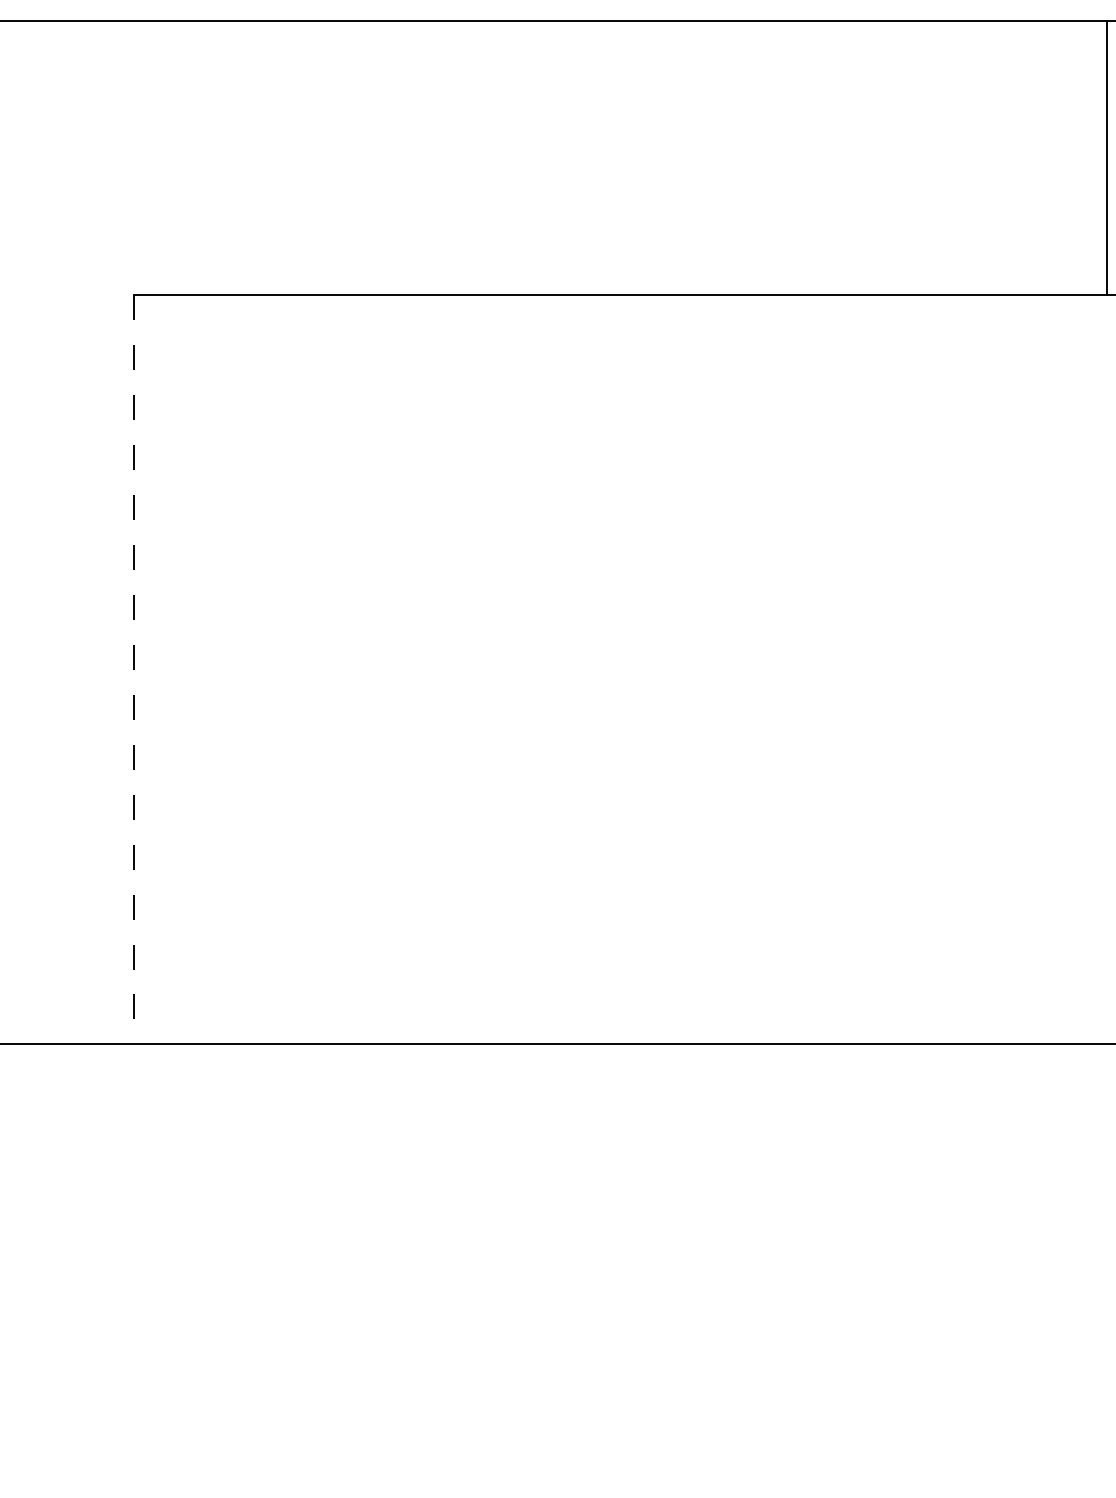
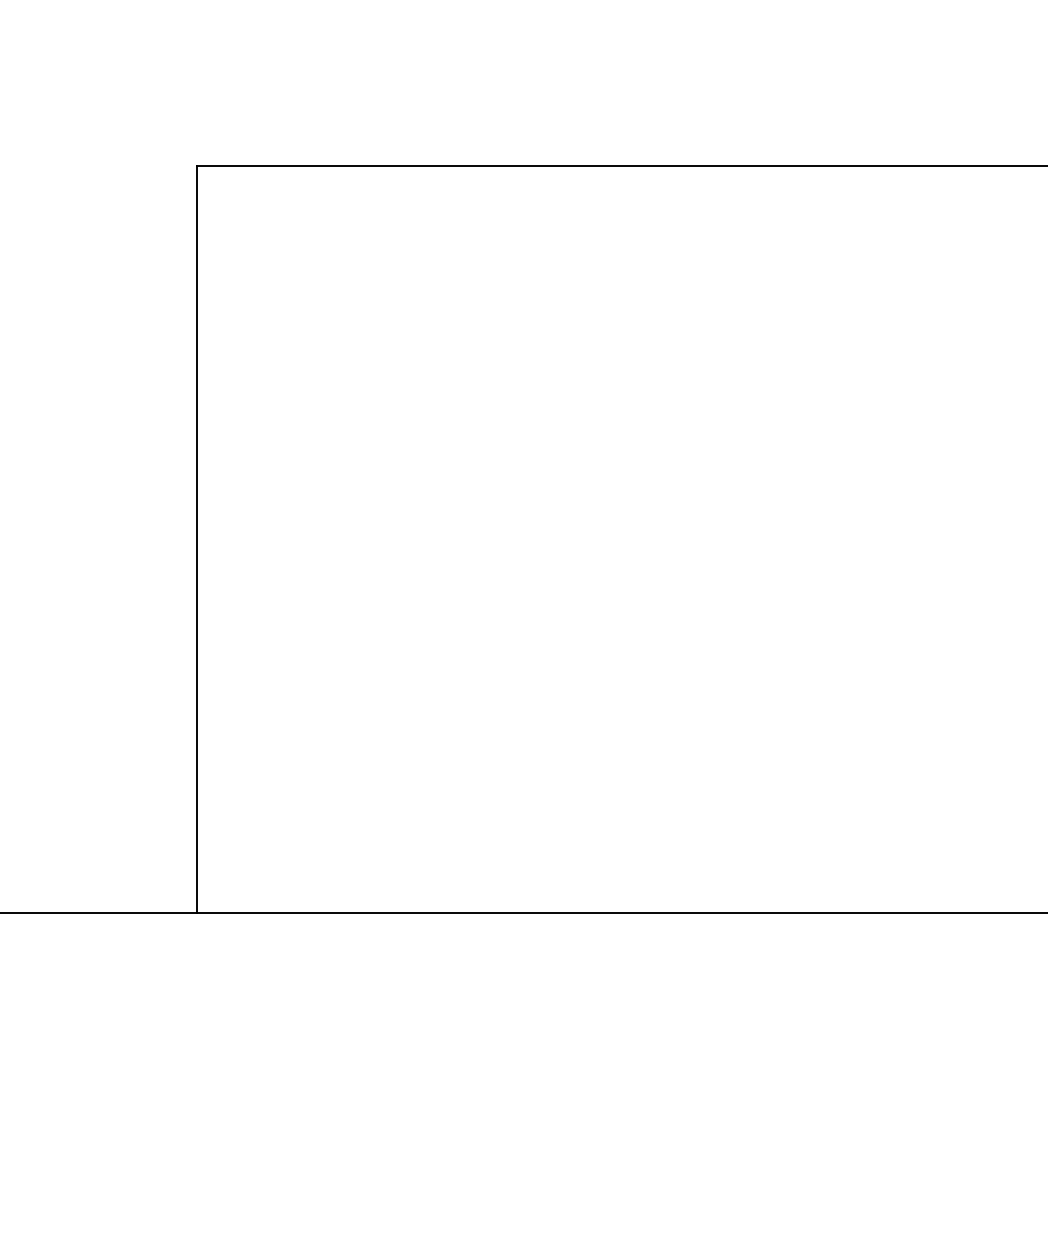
line: (133, 670) -> (196, 540), dashed -> solid

